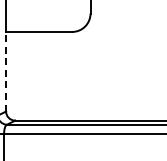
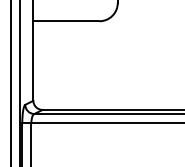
line: (6, 72) -> (33, 61), dashed -> solid

